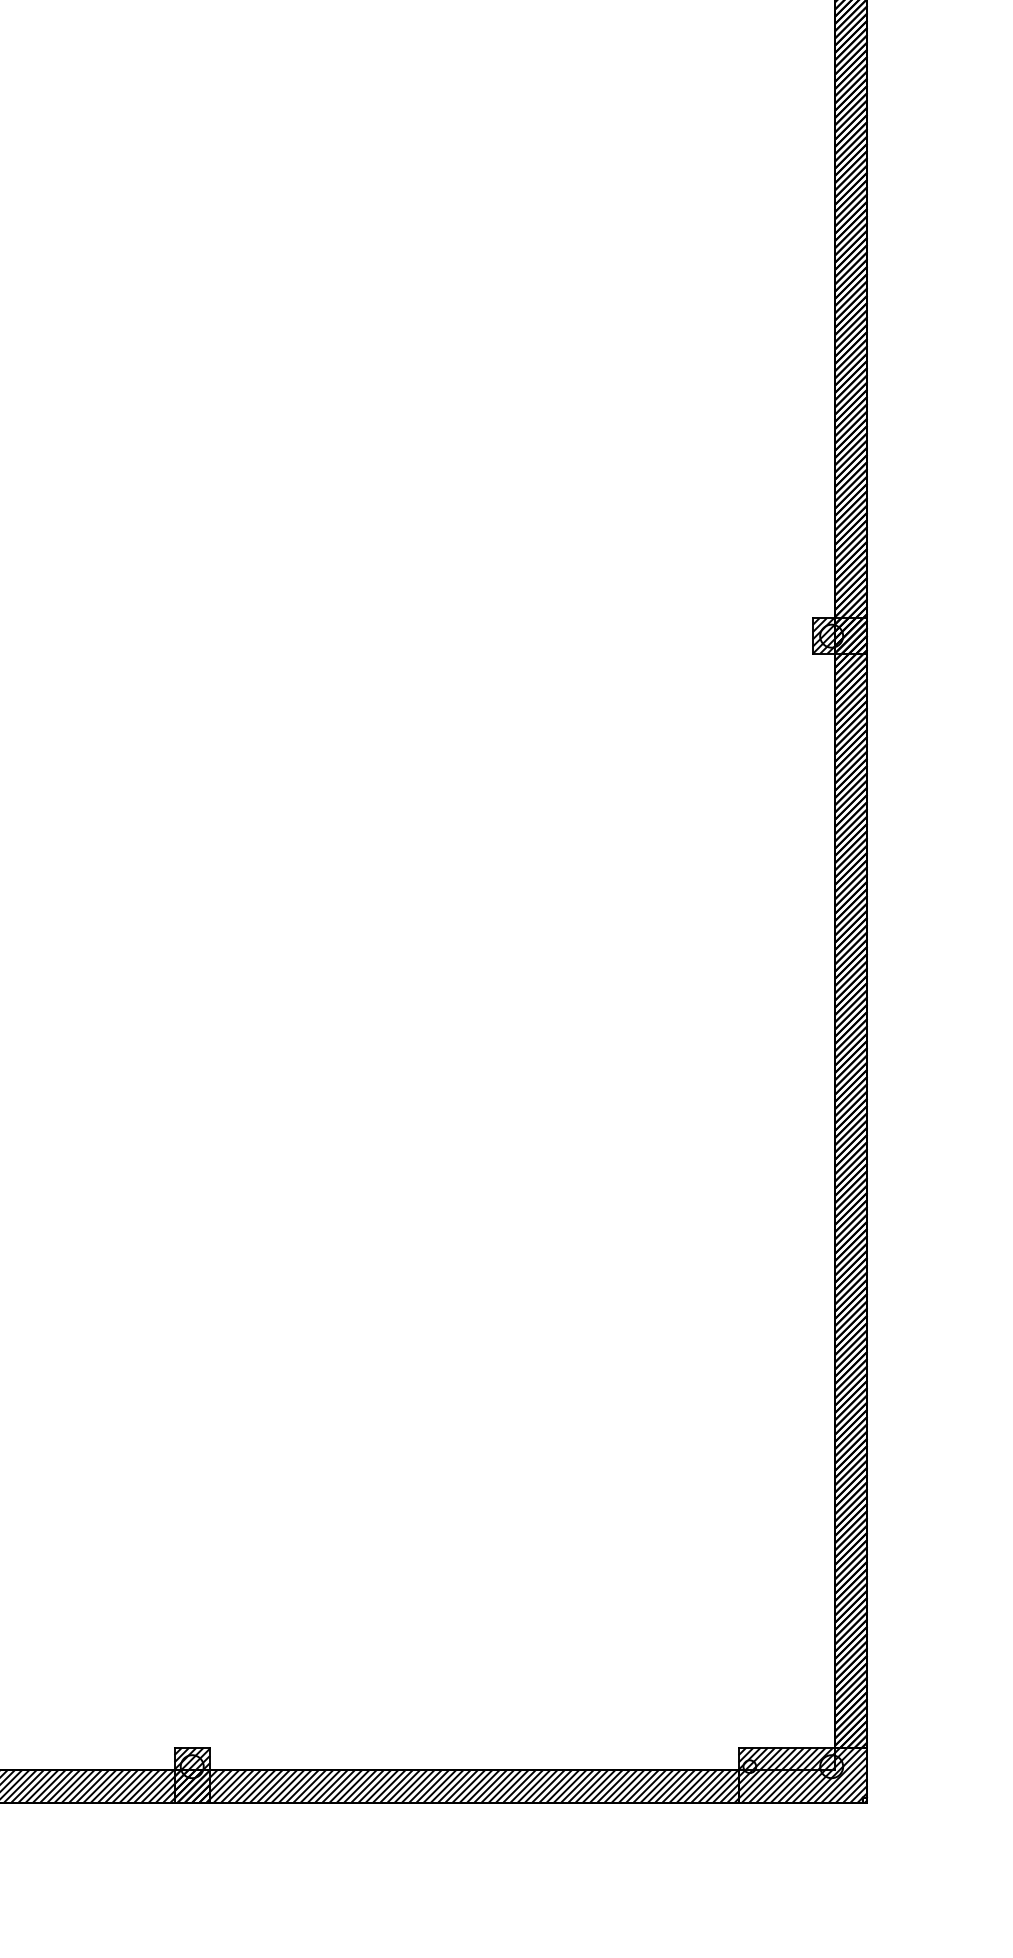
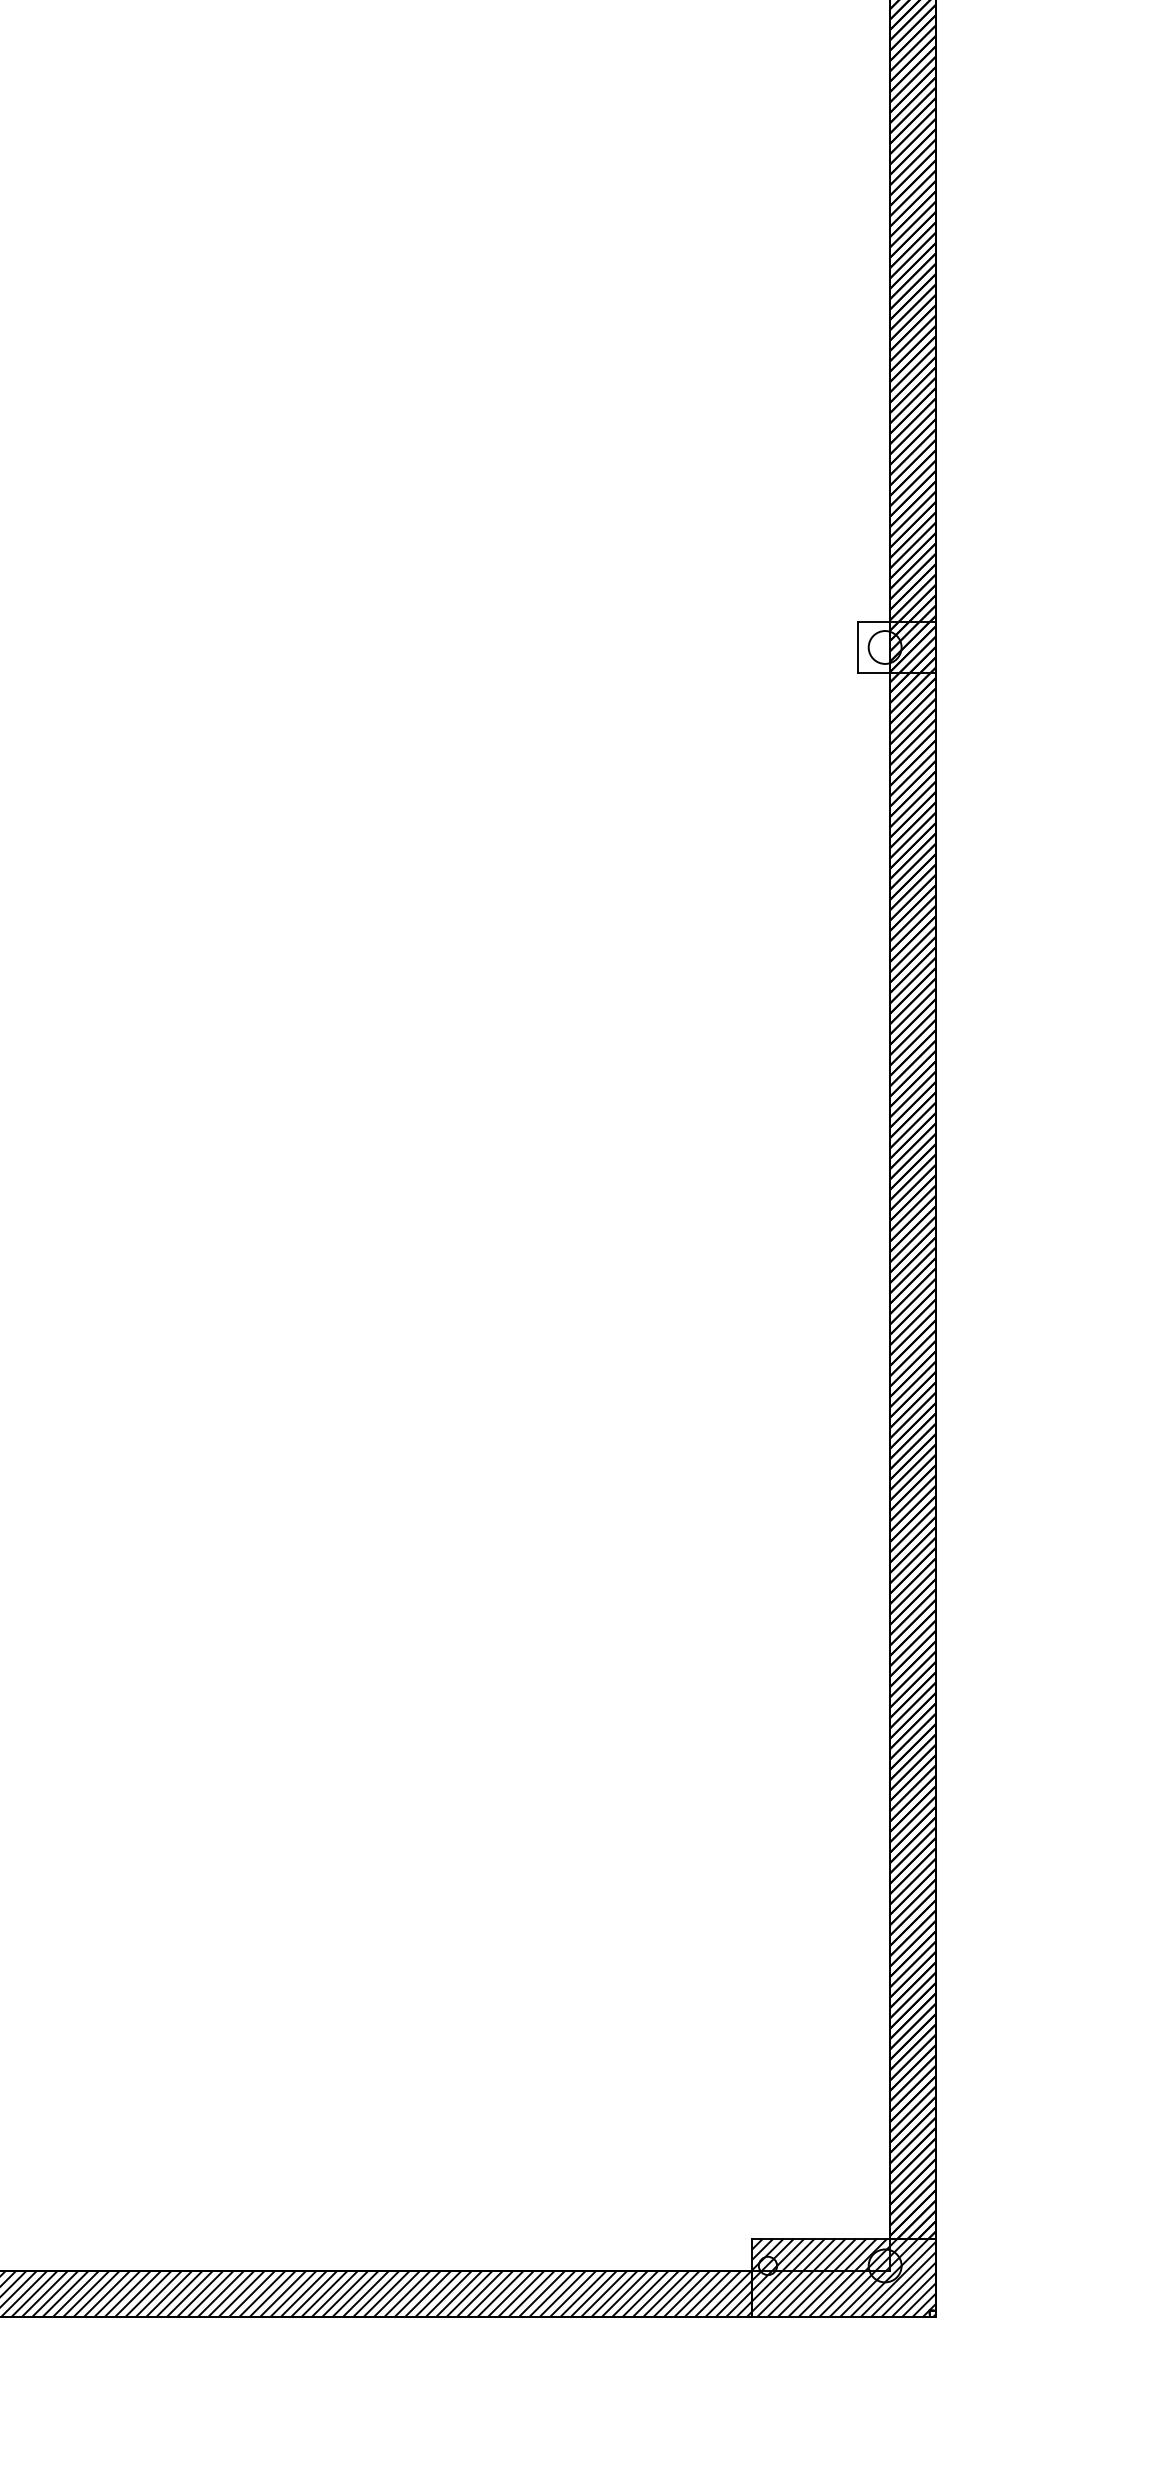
hatch: (839, 635) -> (896, 646), removed

